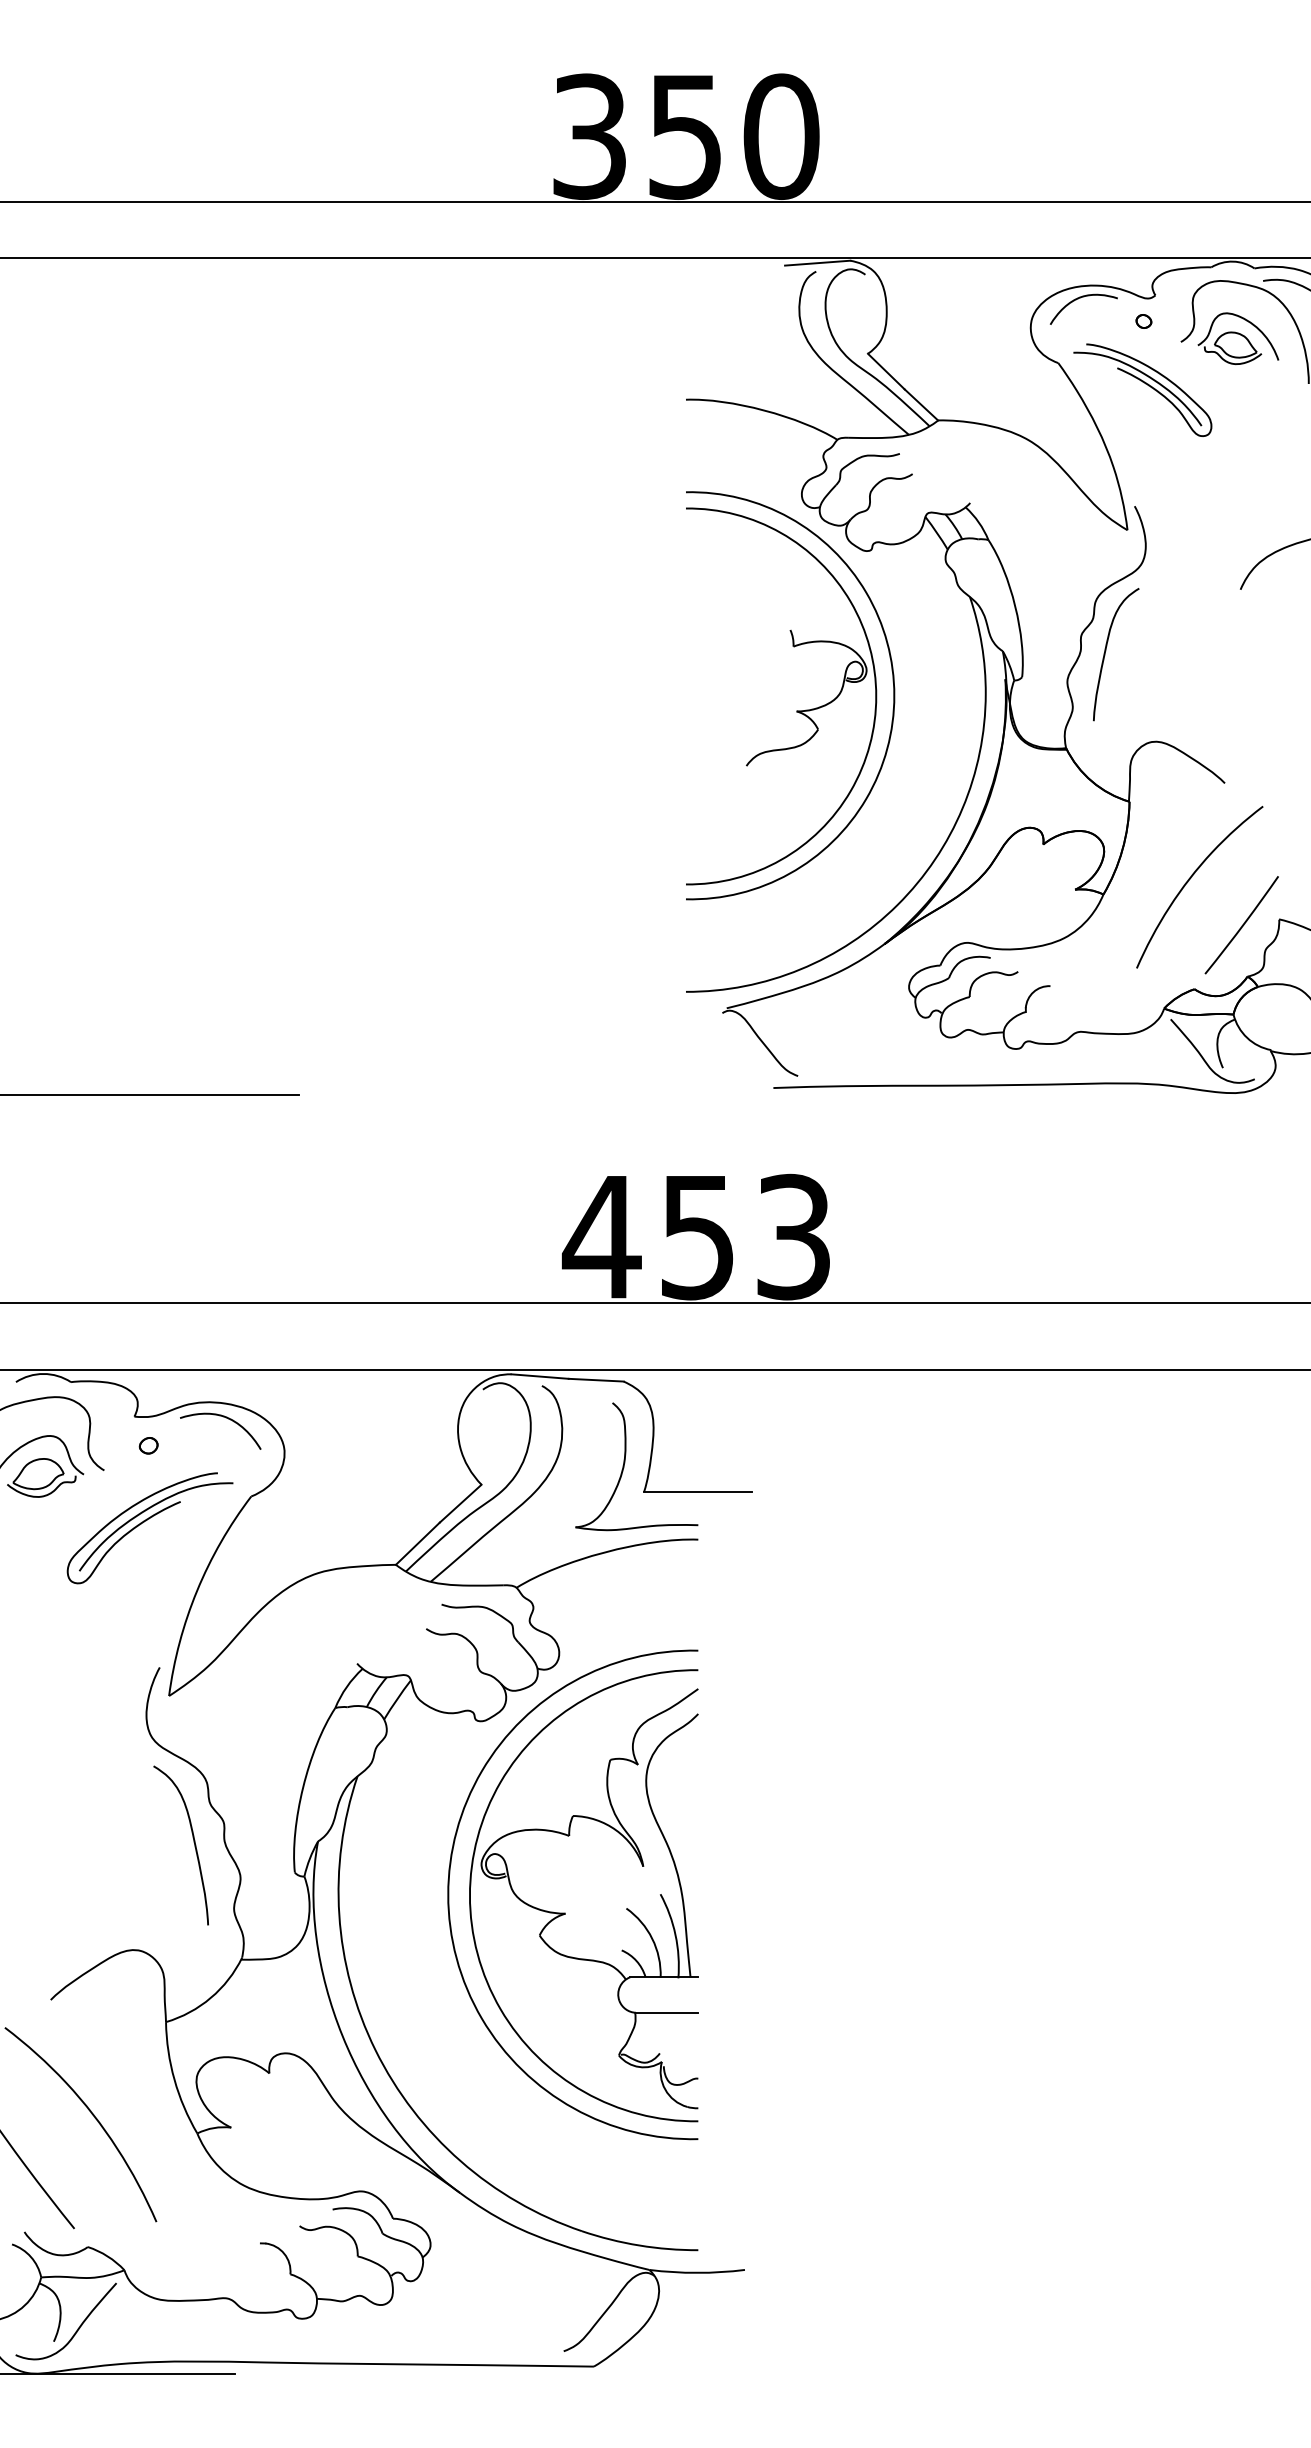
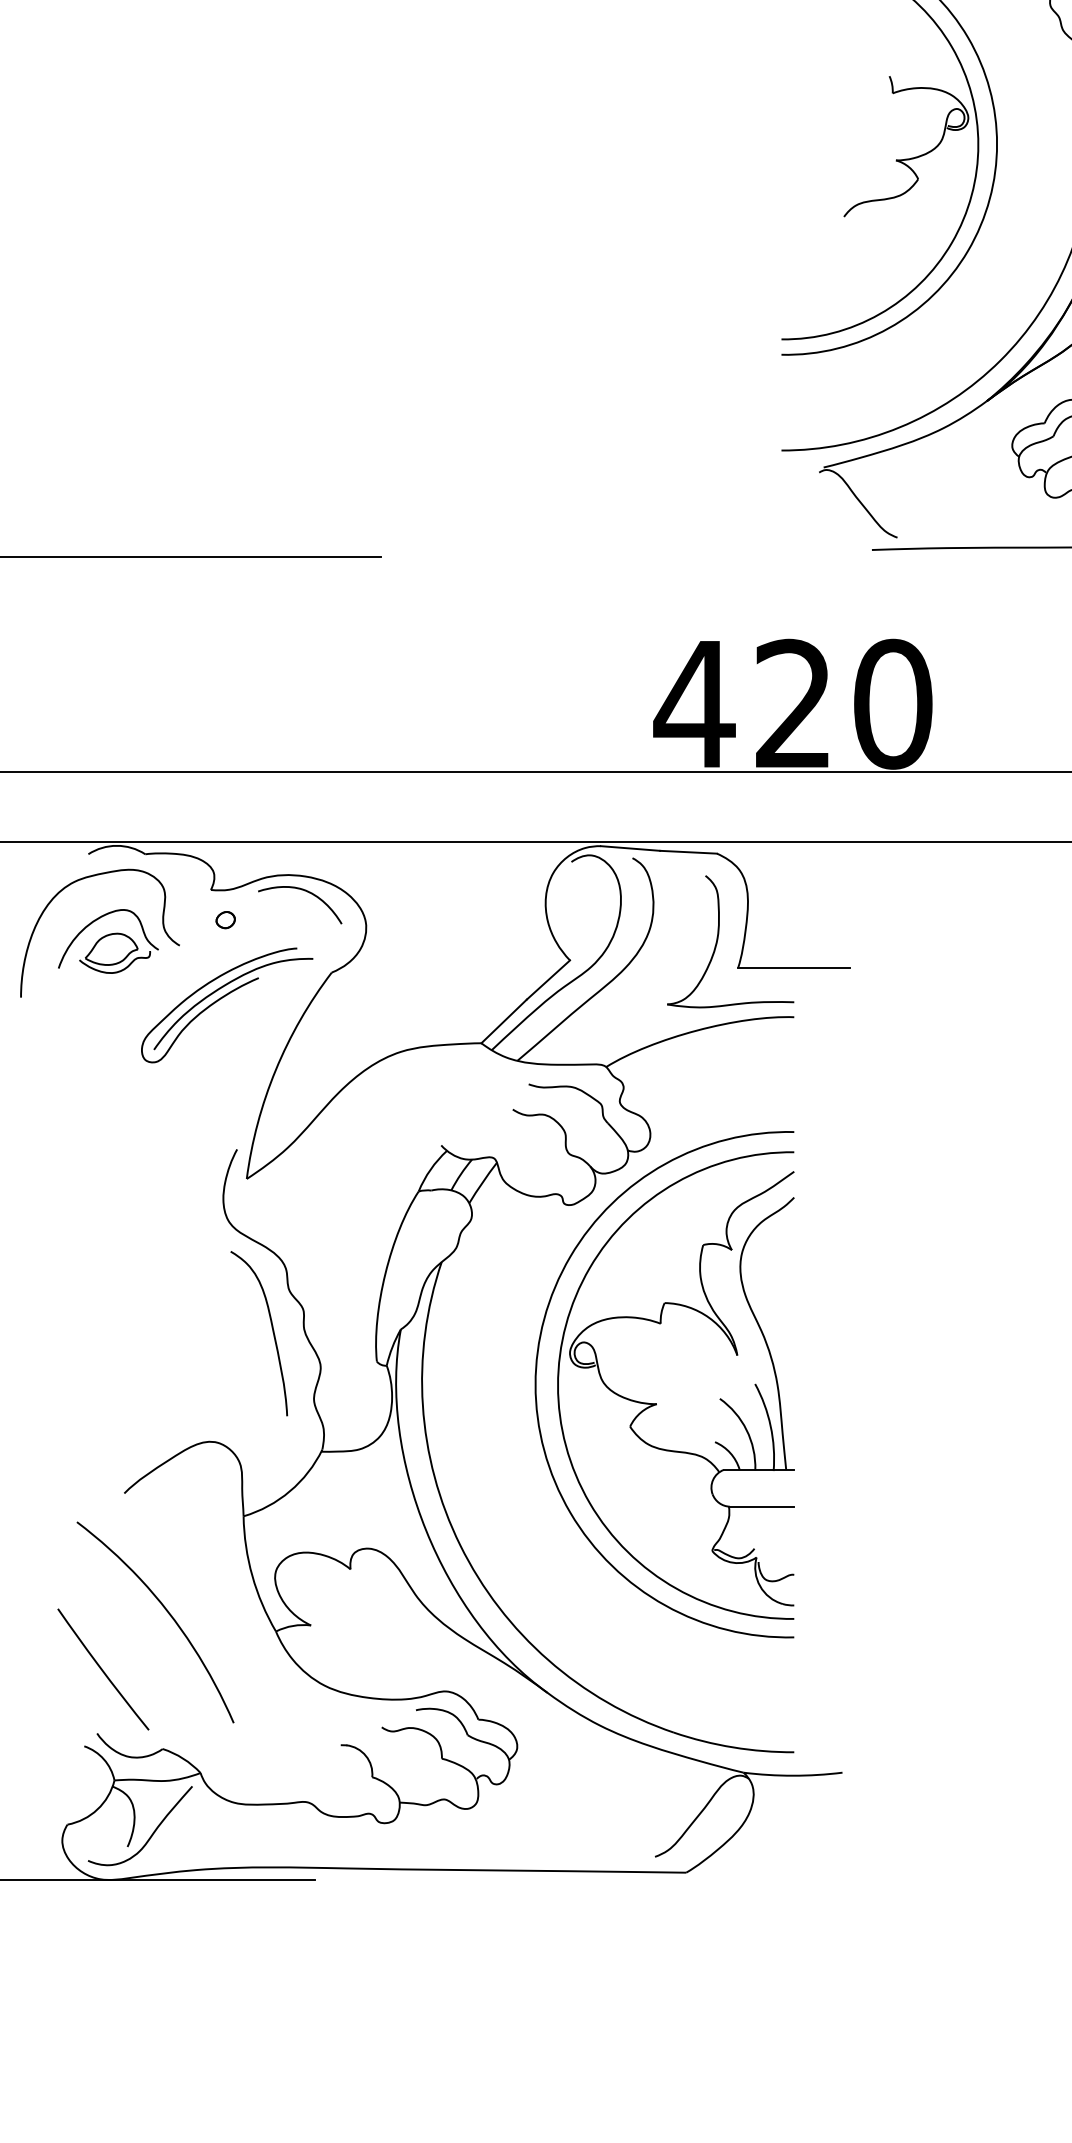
text: (746, 1236) -> (844, 703), 453 -> 420

